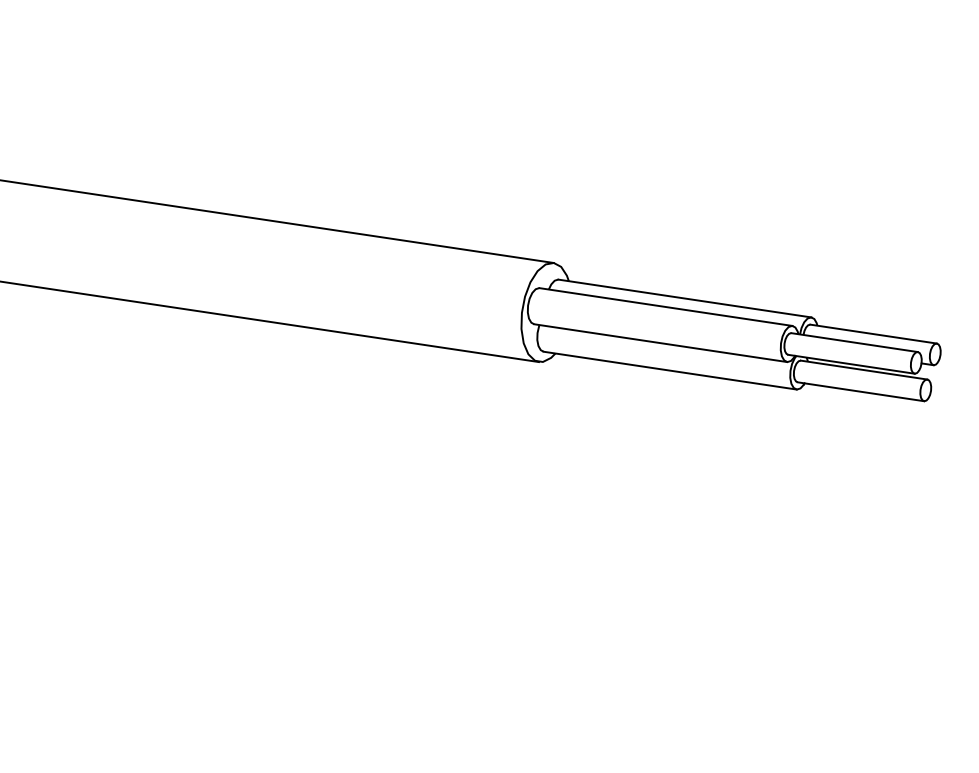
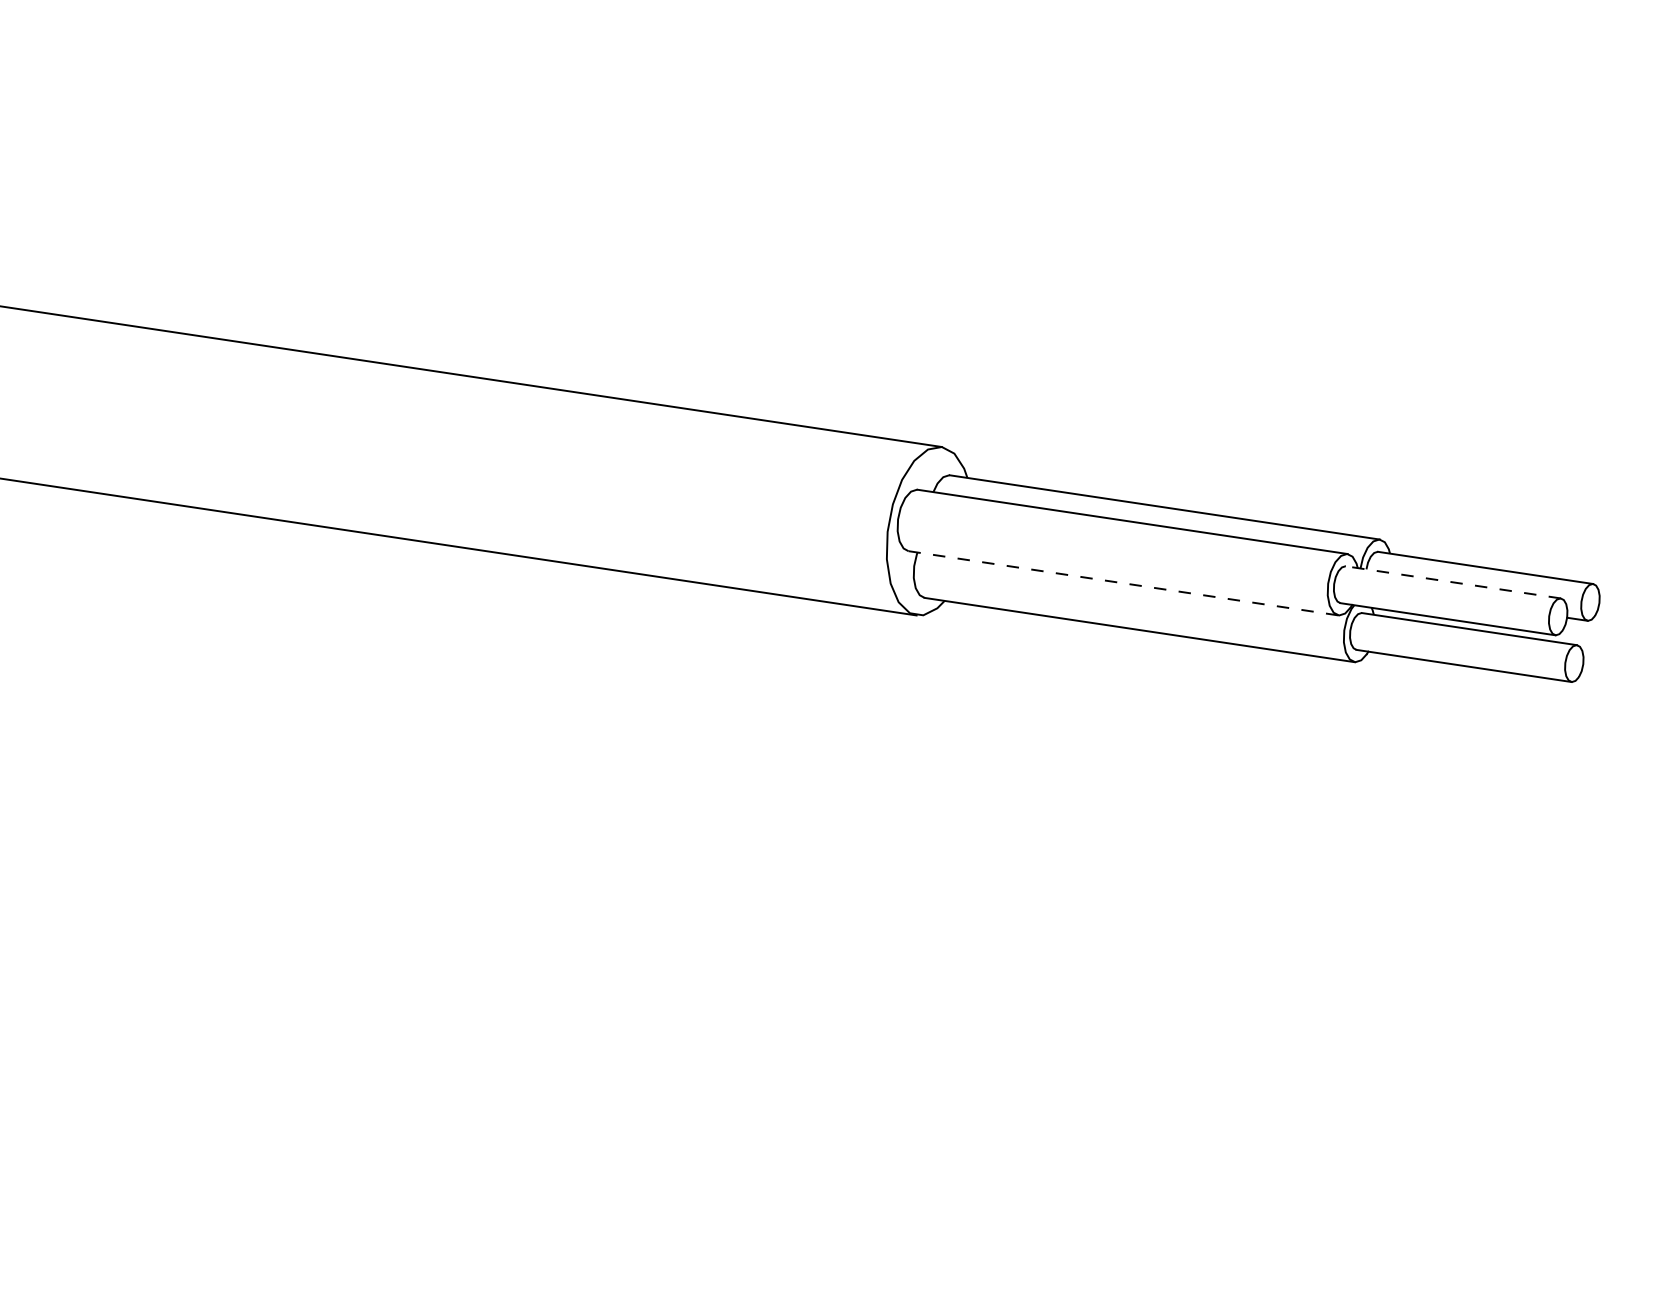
line: (854, 342) -> (1453, 582), solid -> dashed
line: (660, 343) -> (1123, 583), solid -> dashed

